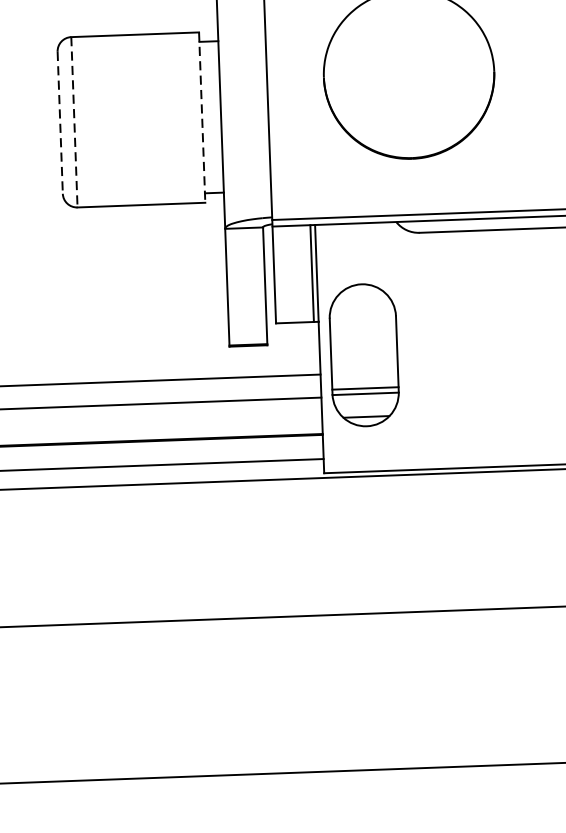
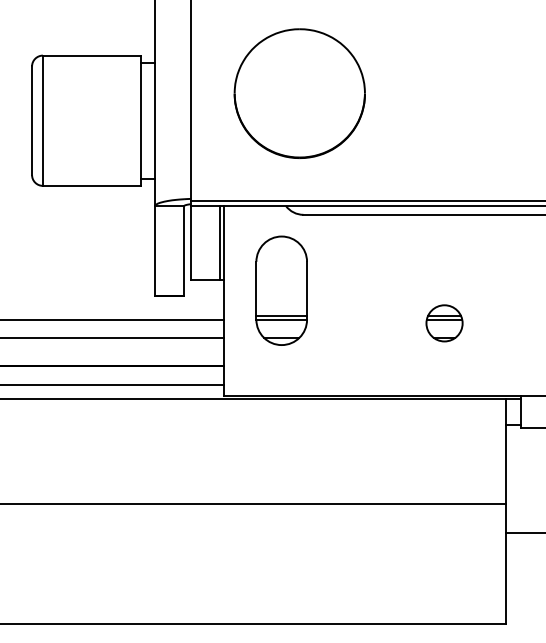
line: (202, 118) -> (140, 121), dashed -> solid
line: (60, 123) -> (32, 121), dashed -> solid
line: (73, 123) -> (42, 121), dashed -> solid
part: (363, 354) -> (281, 290), moved

